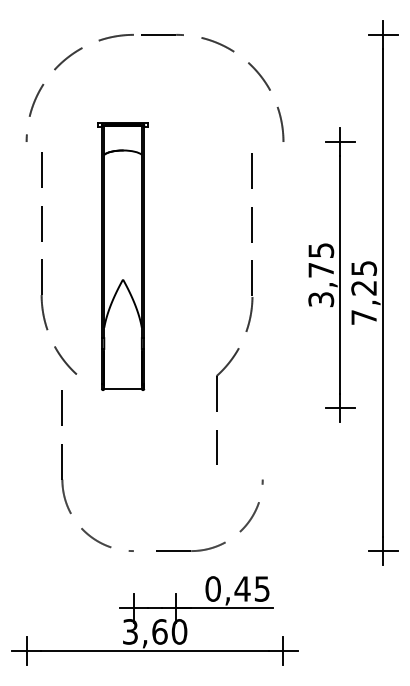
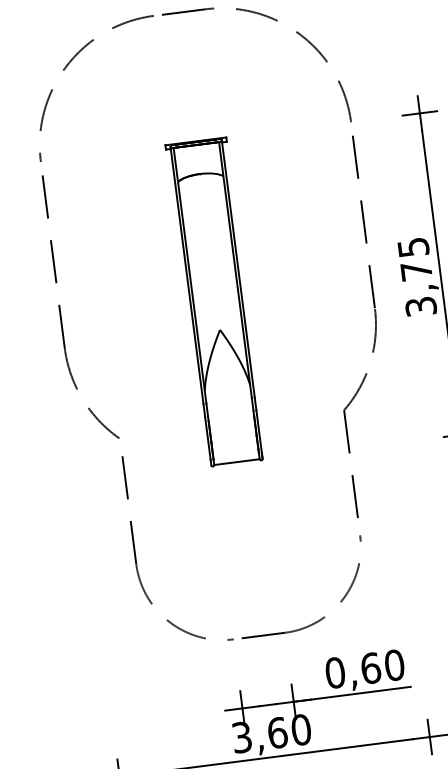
part: (122, 256) -> (215, 302), moved
part: (42, 263) -> (60, 309), moved
part: (250, 308) -> (374, 323), moved
part: (222, 542) -> (321, 617), moved
text: (251, 588) -> (381, 666), 0,45 -> 0,60

